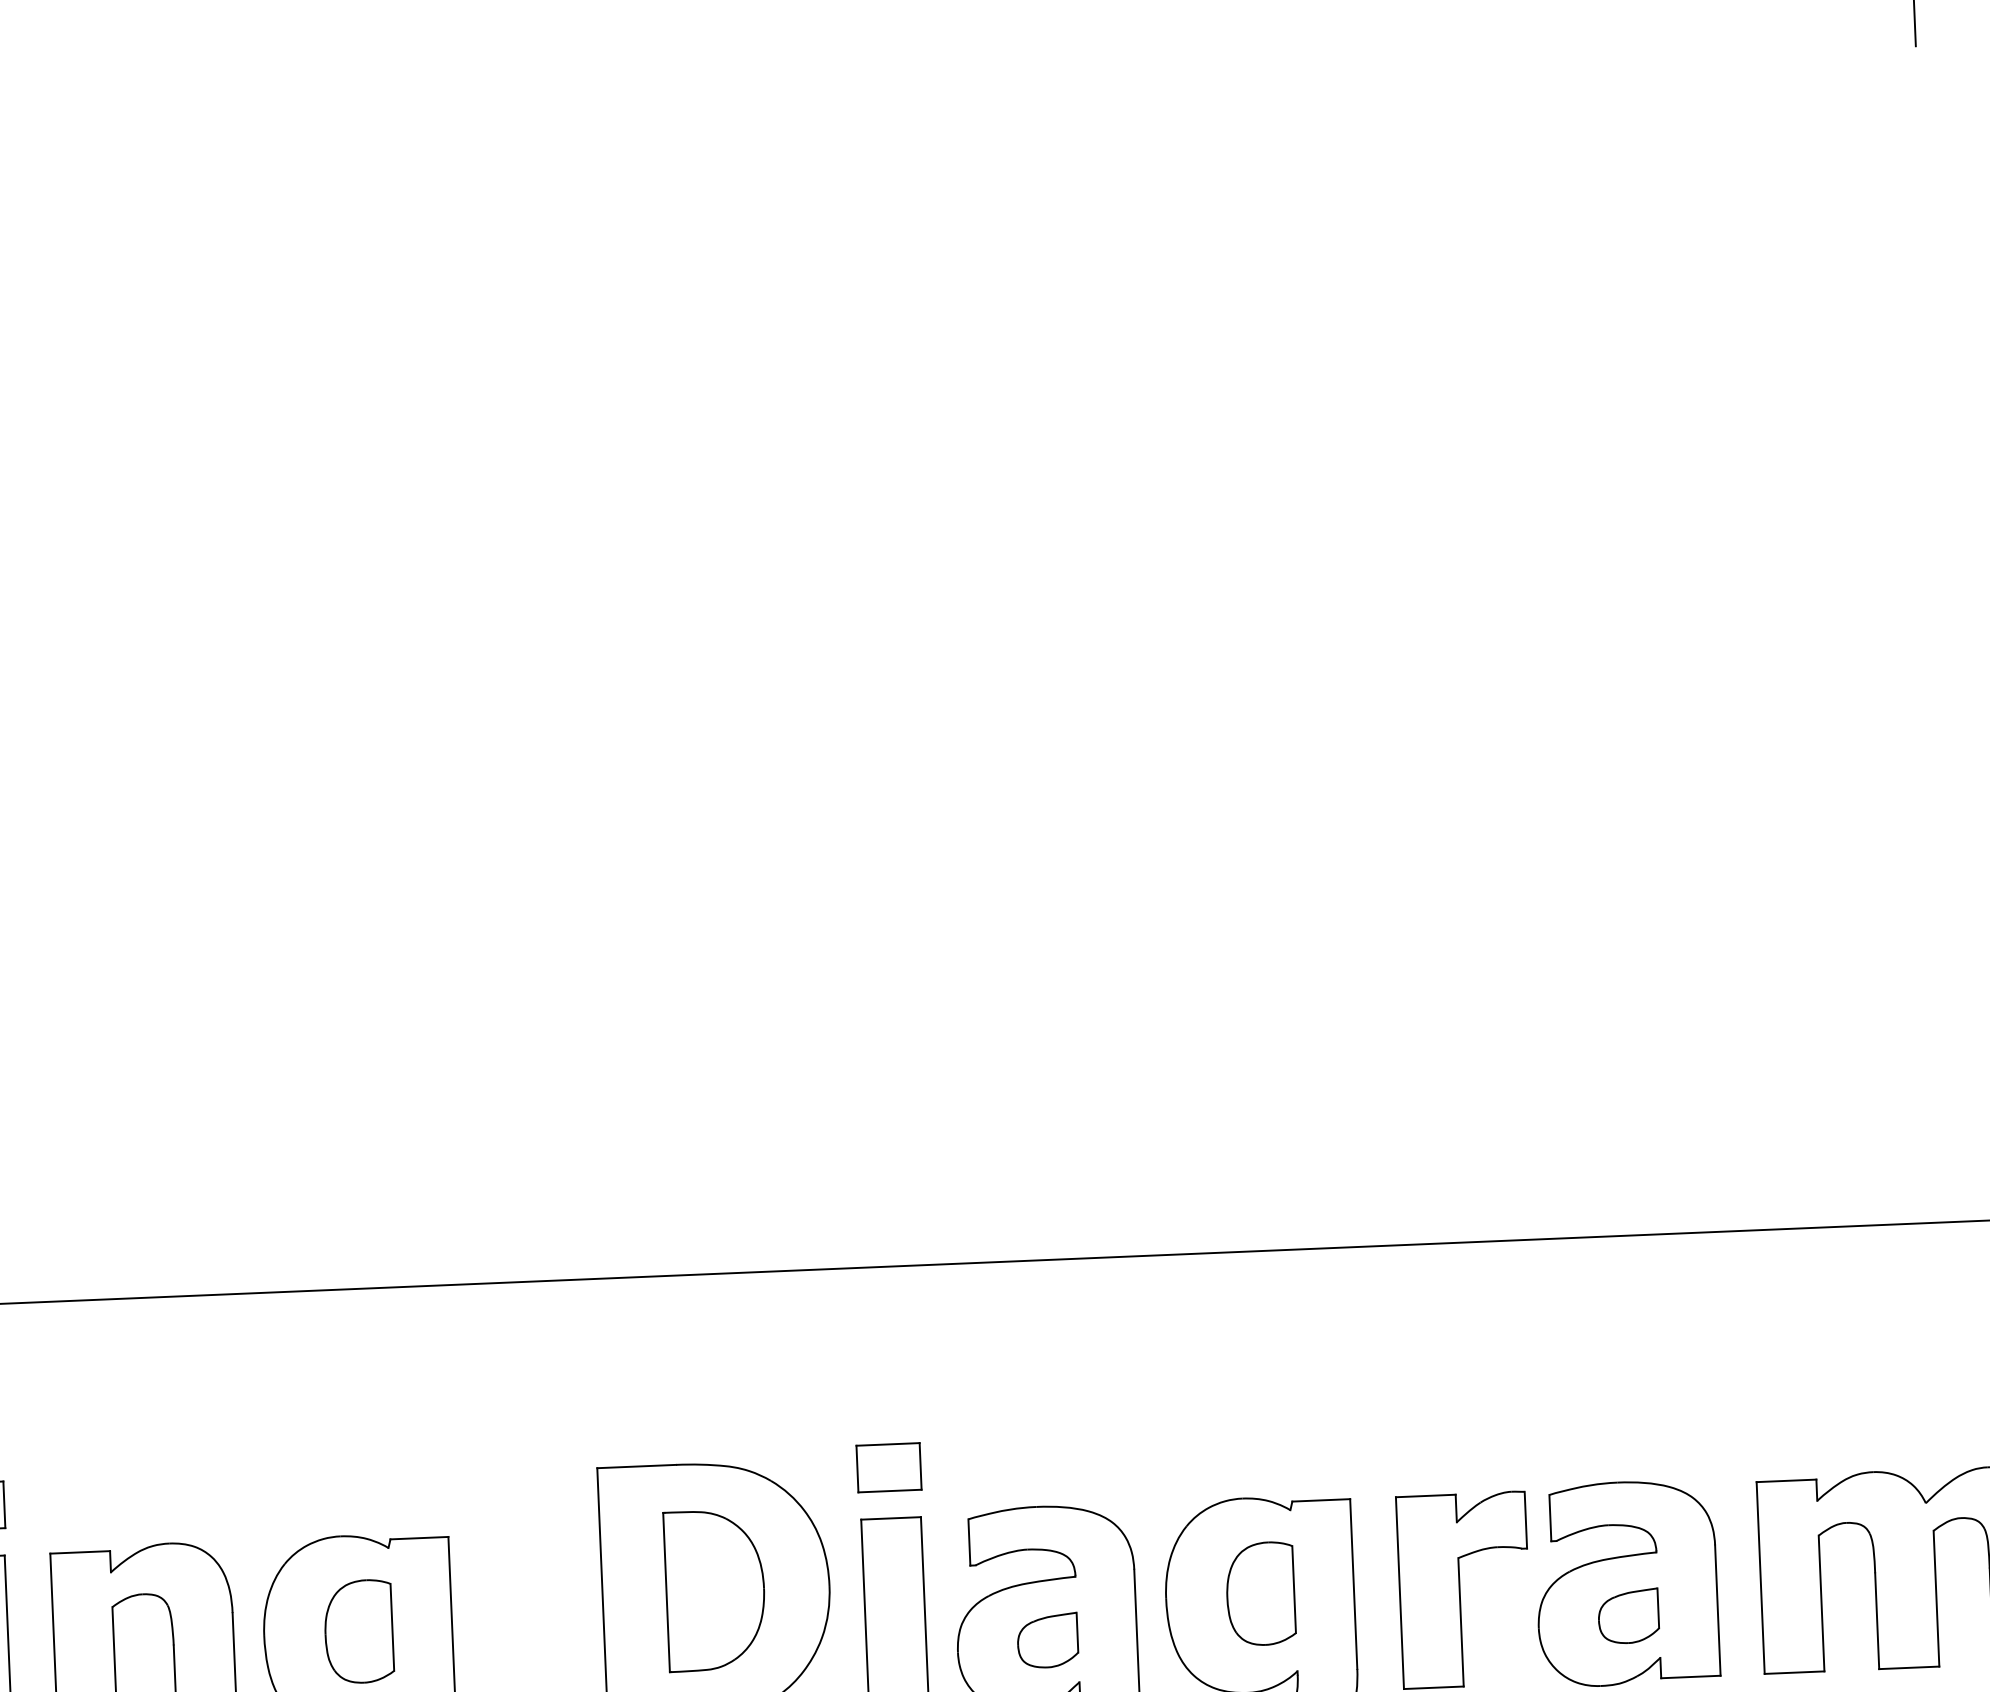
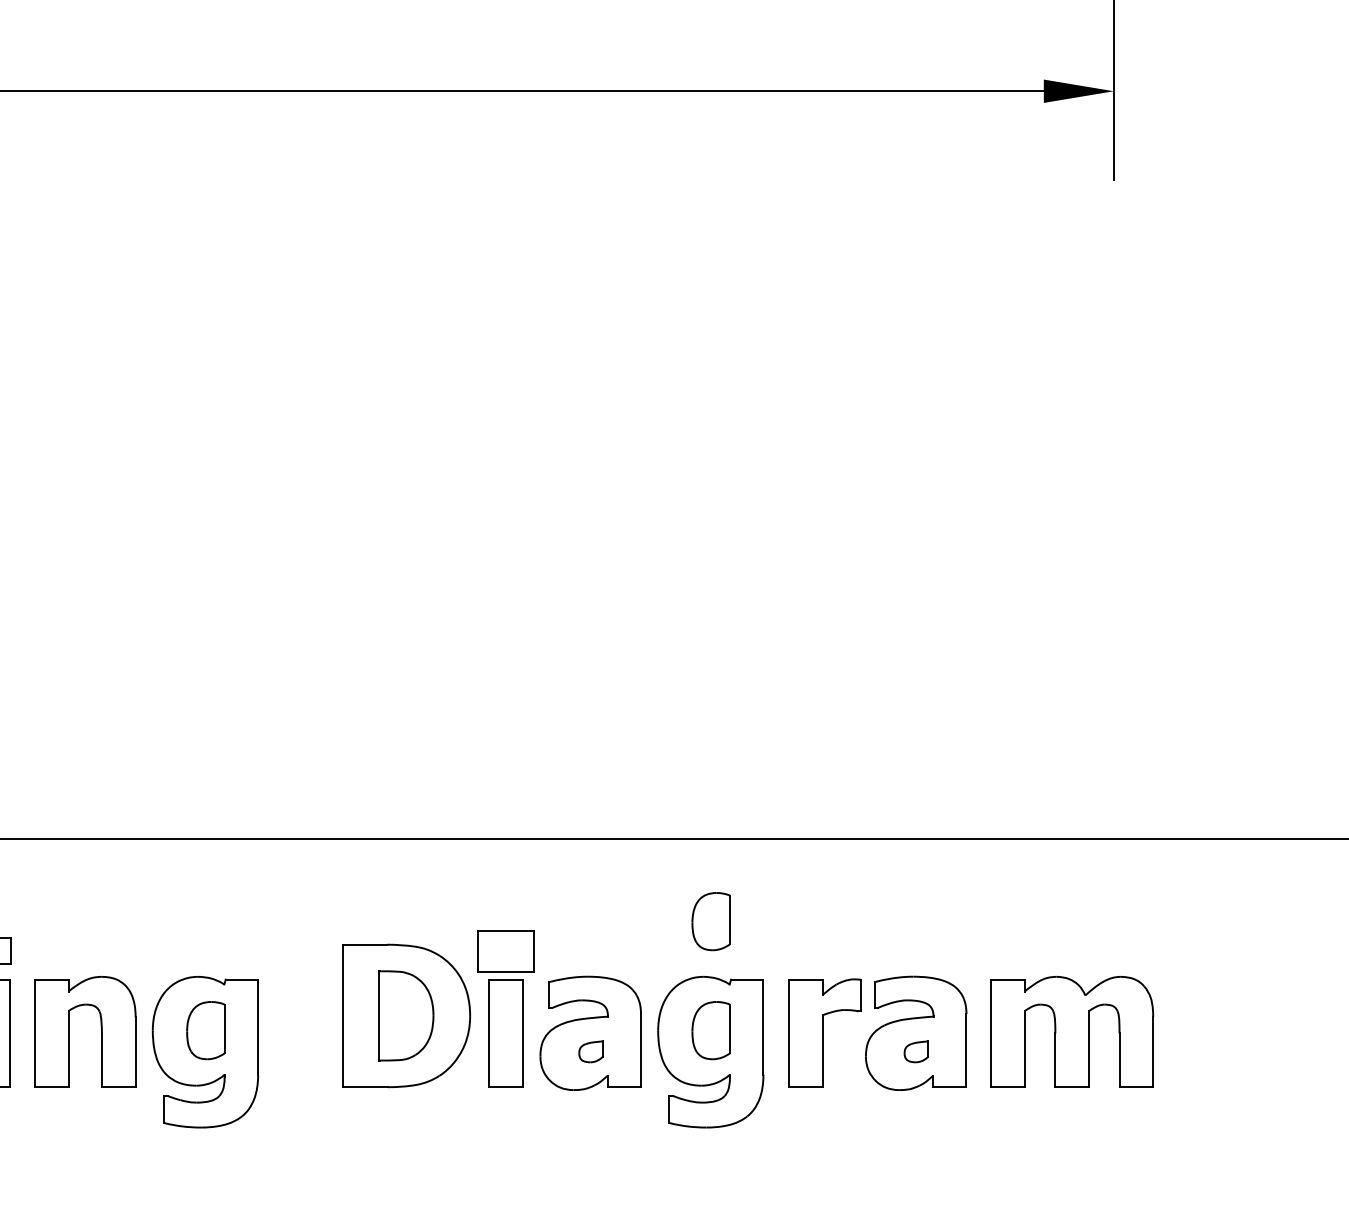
part: (1251, 1399) -> (710, 921), added
part: (889, 1466) -> (506, 950), size x1.6
part: (1626, 1615) -> (915, 1051), size x0.7
part: (1046, 1640) -> (590, 1051), size x0.7

